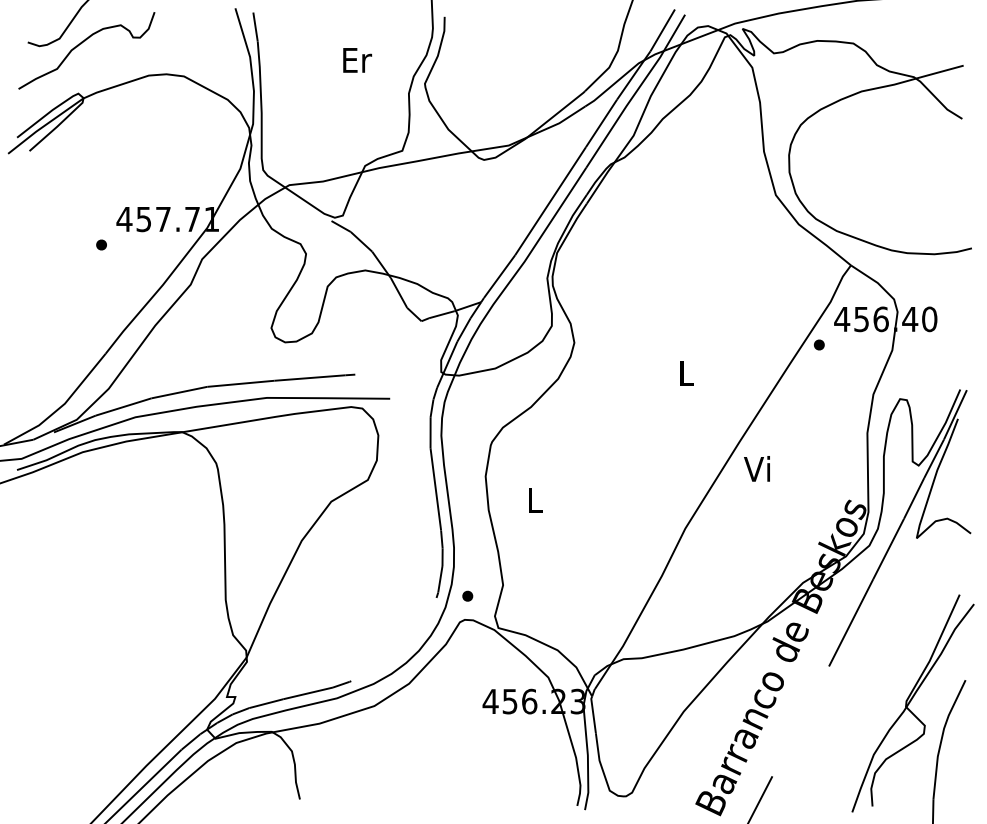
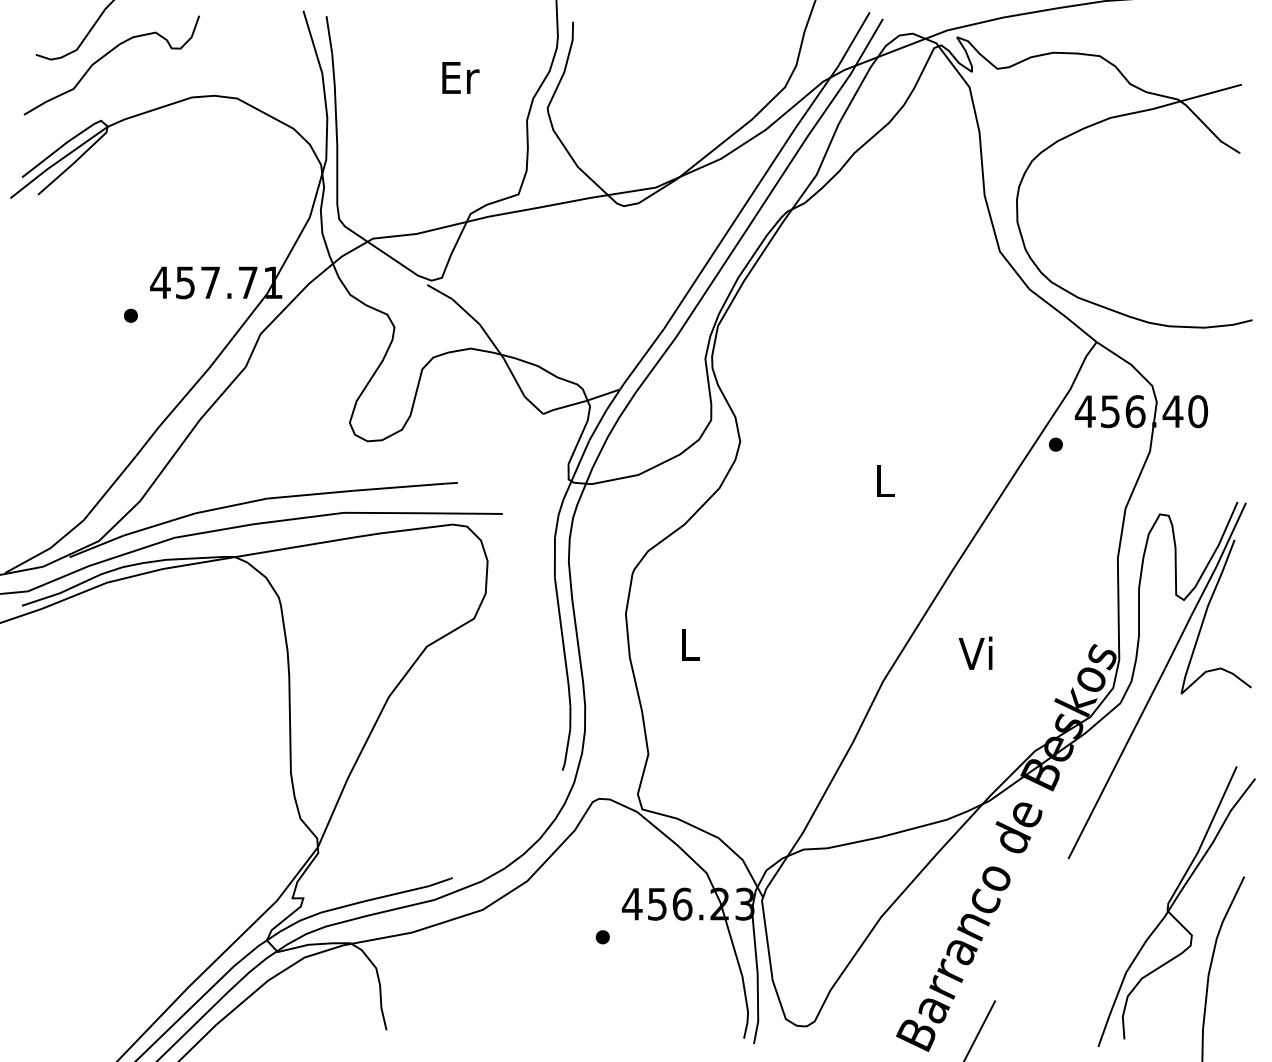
text: (756, 468) -> (974, 652), moved
part: (467, 595) -> (602, 936), moved

